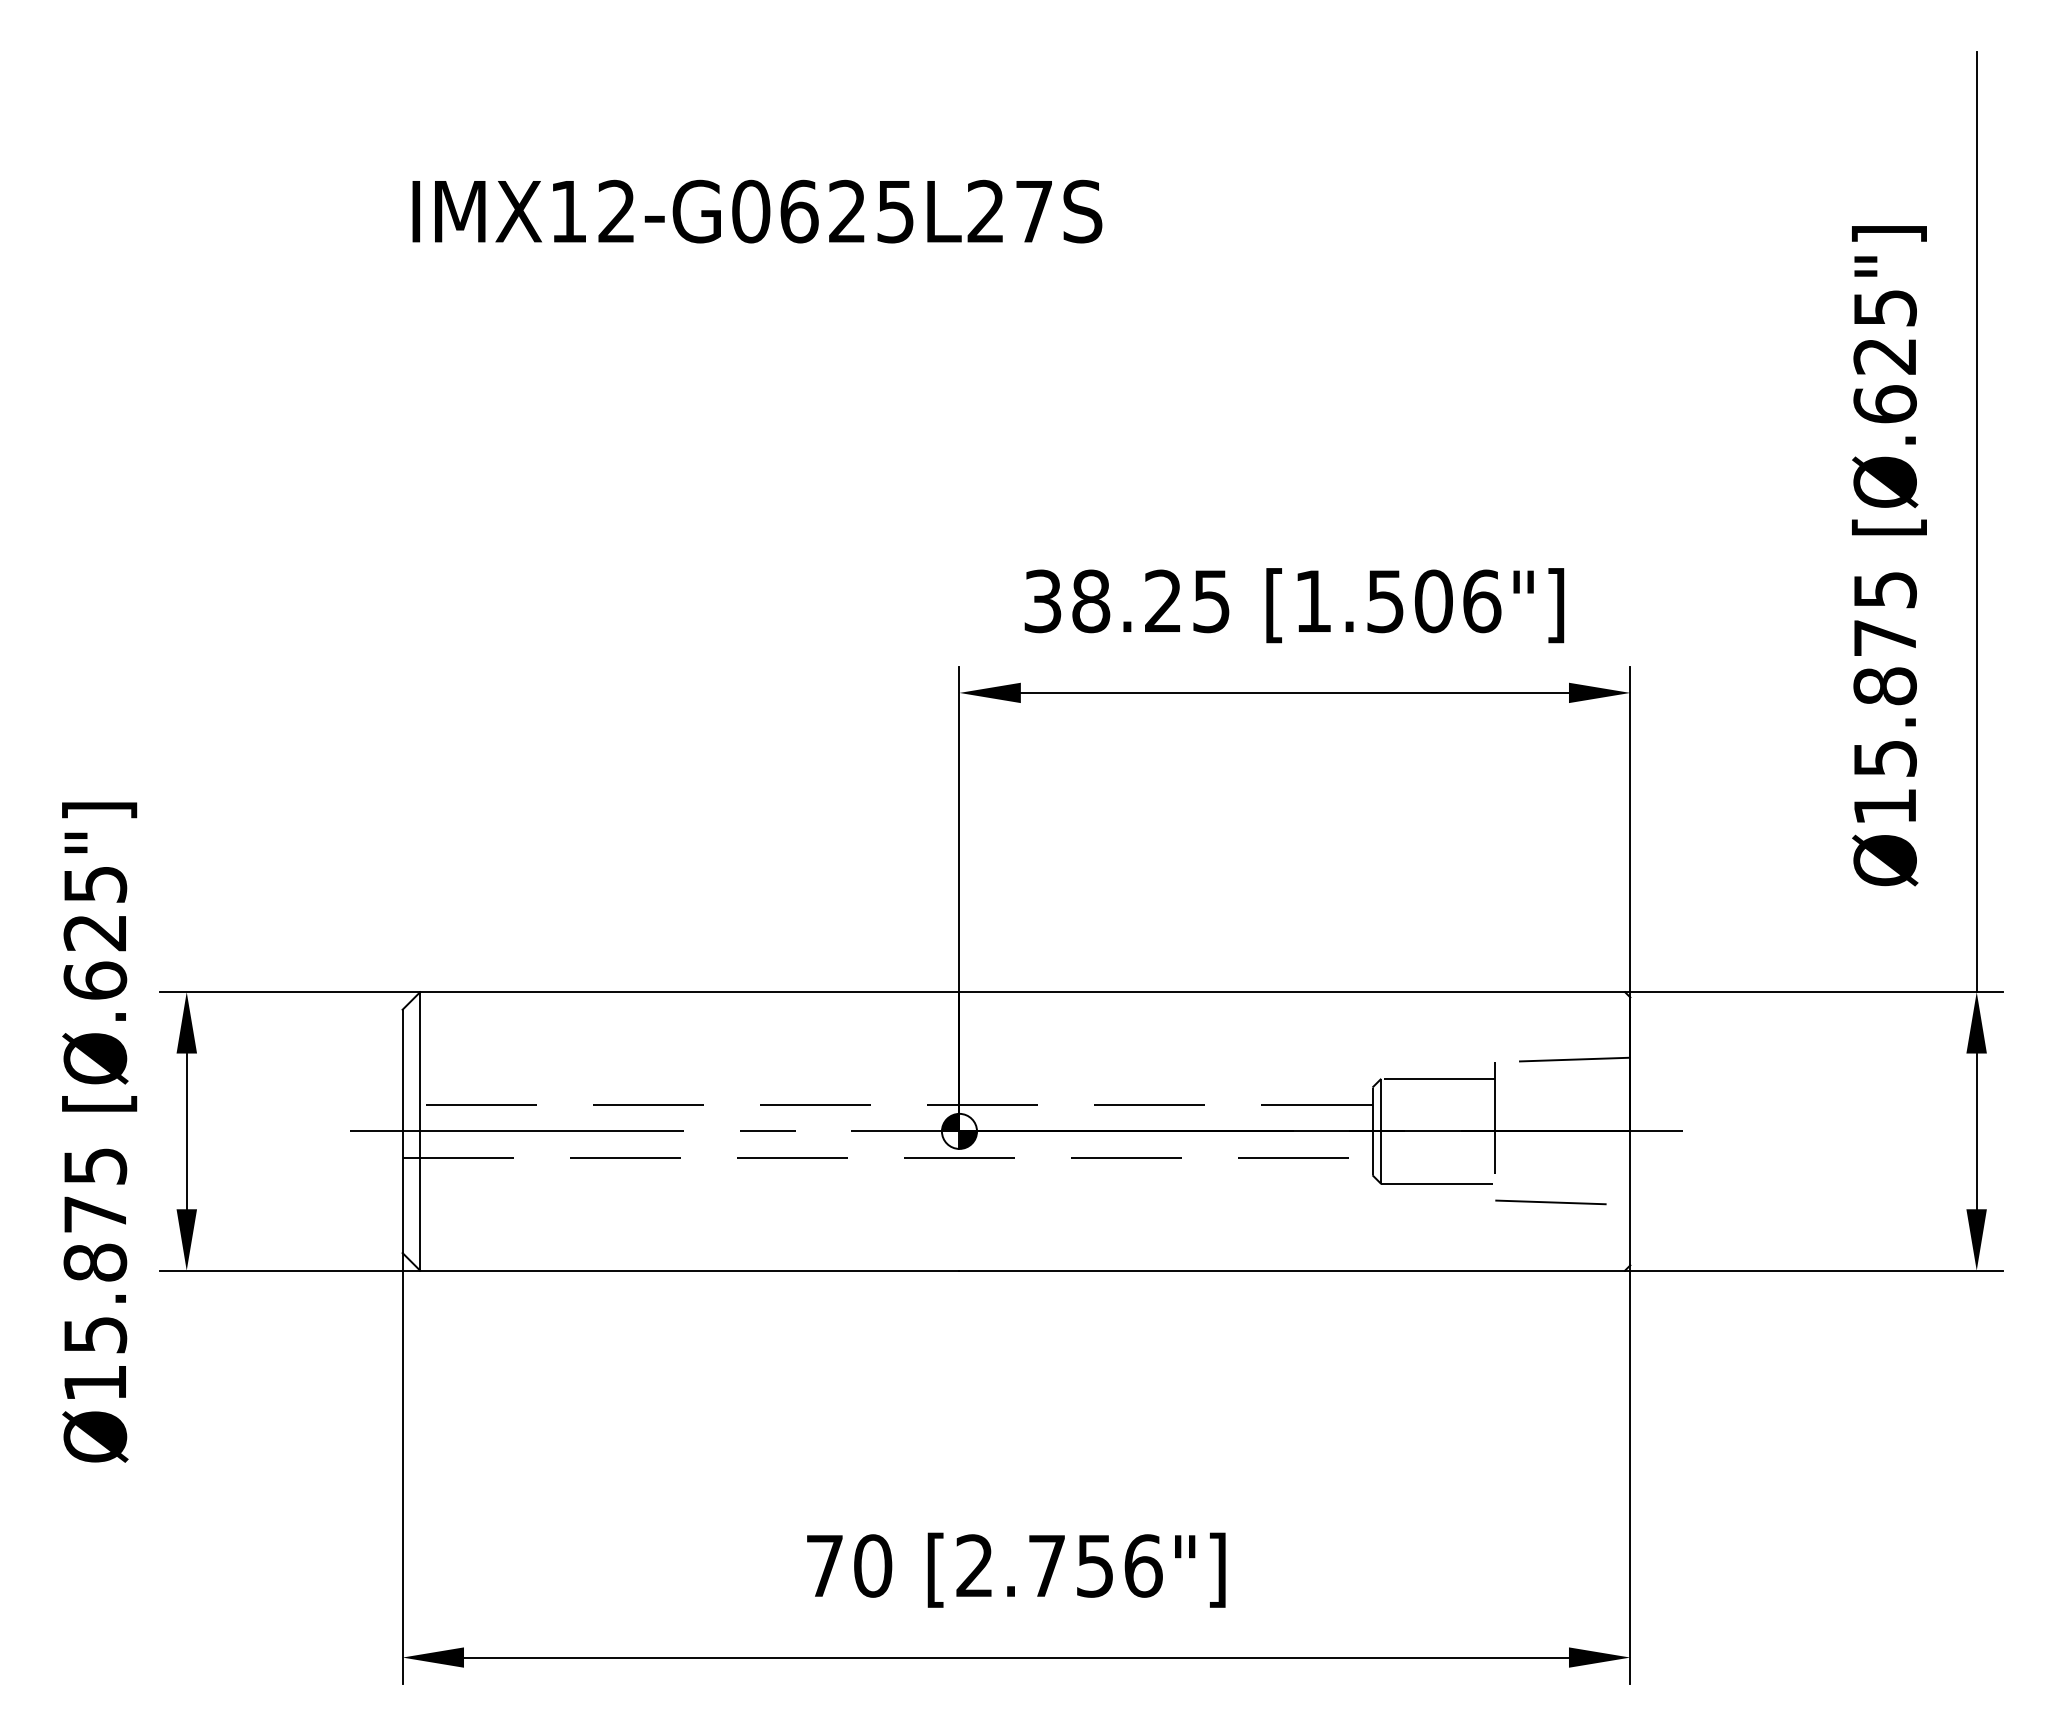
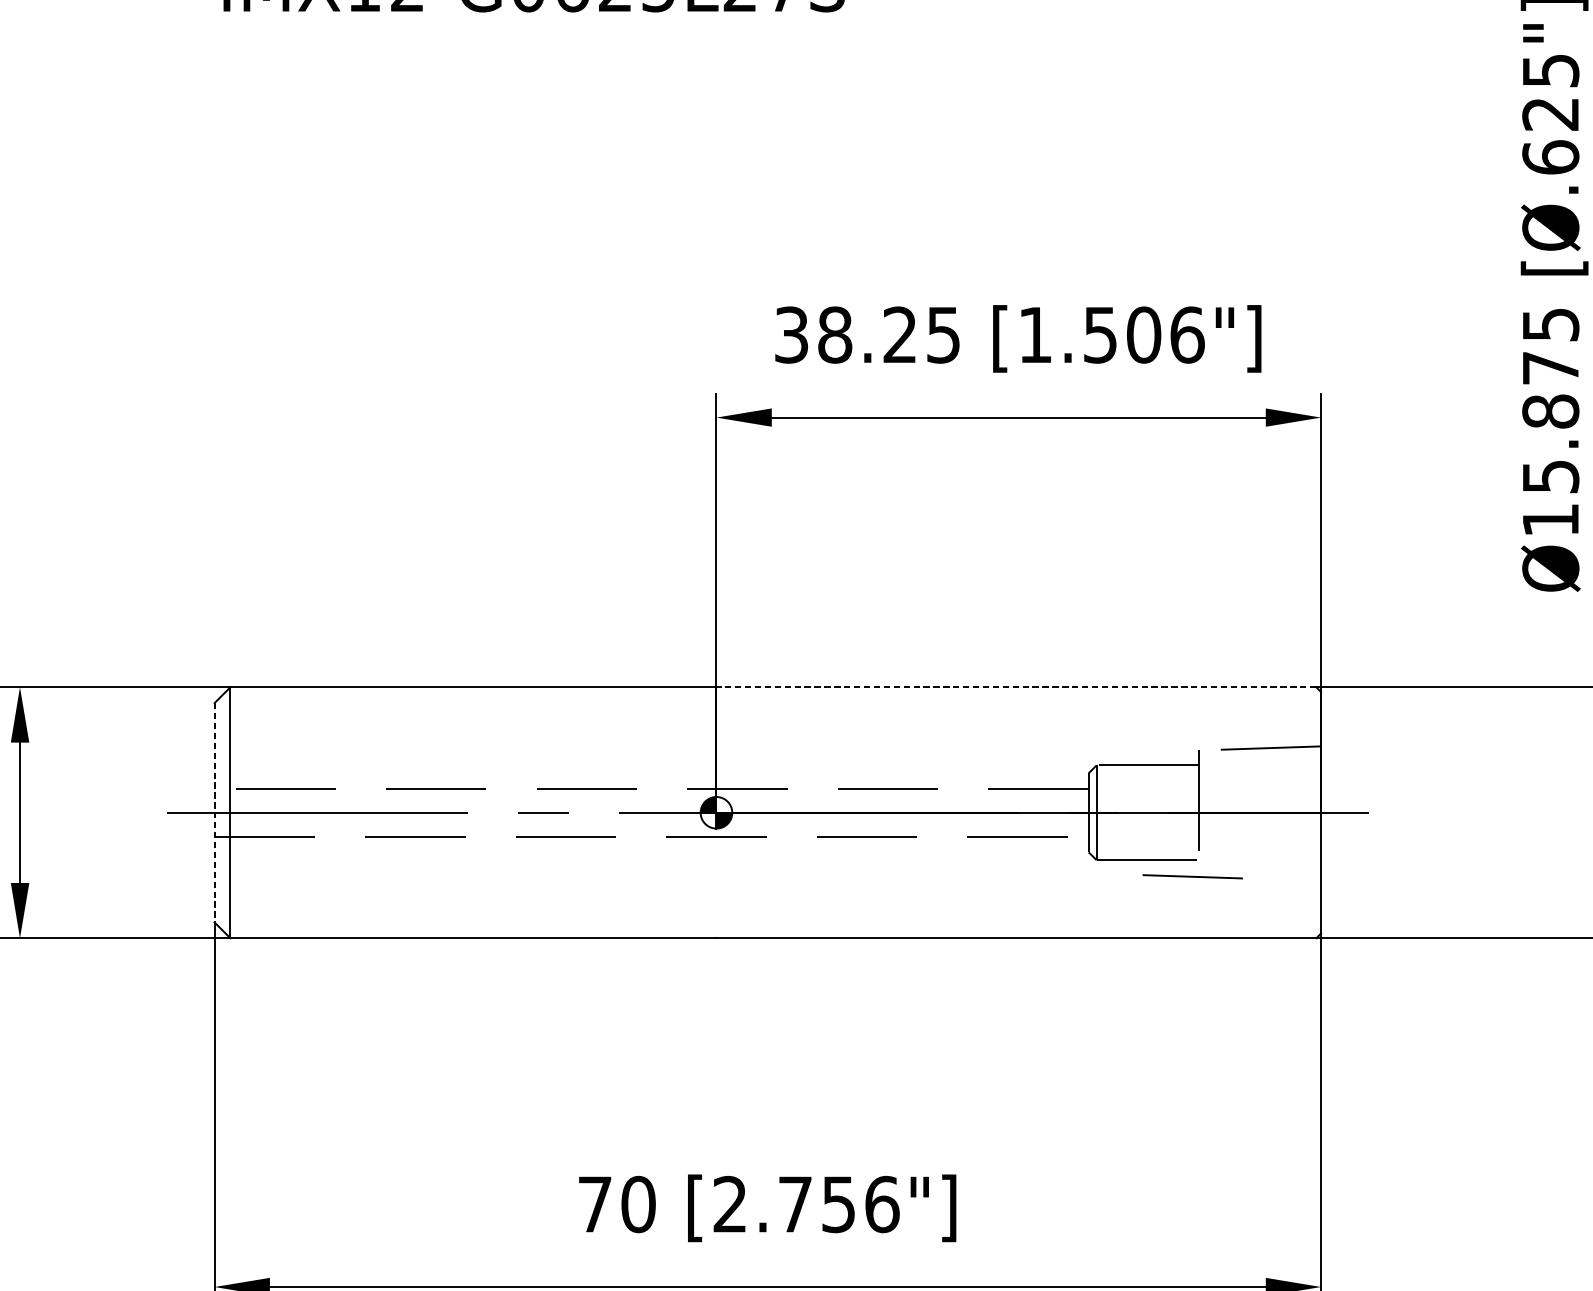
line: (1292, 992) -> (1016, 687), solid -> dashed
line: (402, 1131) -> (214, 812), solid -> dashed
line: (1550, 1202) -> (1192, 876), moved

